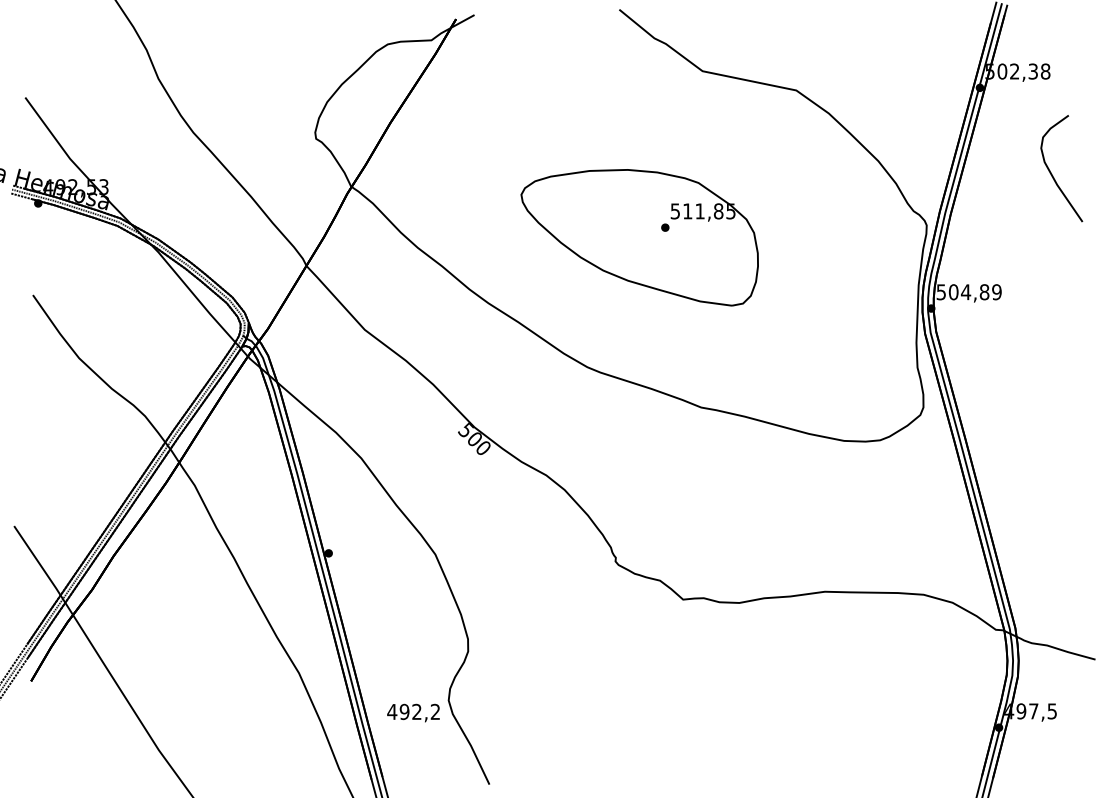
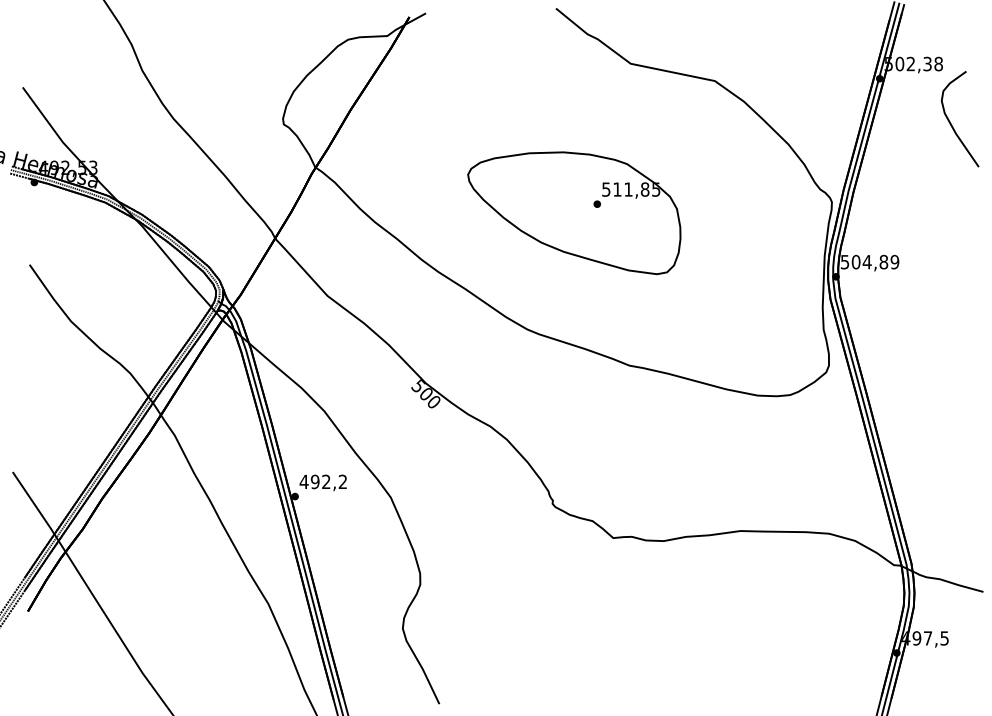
curve: (1052, 173) -> (951, 123), moved
text: (412, 712) -> (322, 482), moved

